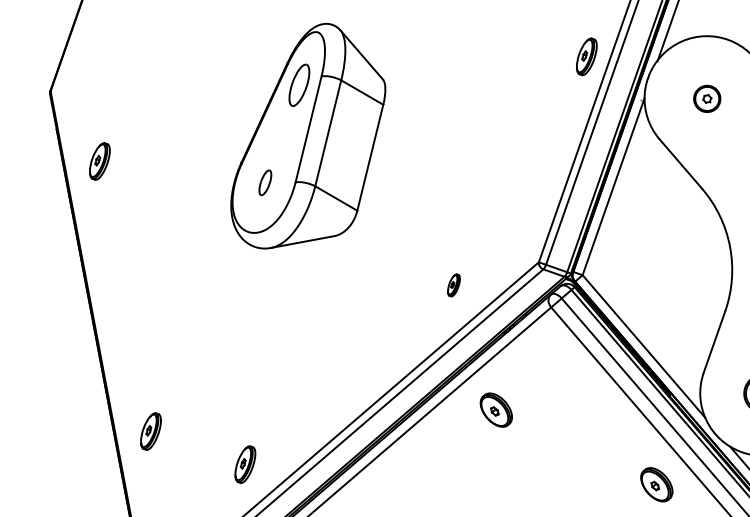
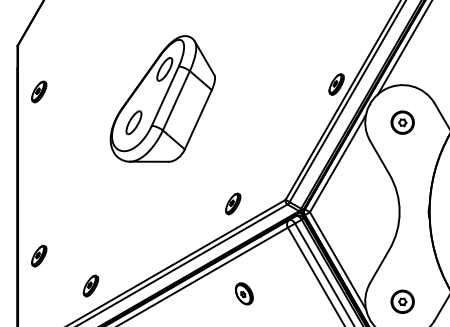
part: (706, 98) -> (402, 122), size x1.43
part: (264, 182) -> (133, 122), size x1.67
part: (454, 284) -> (233, 203), size x1.67
part: (496, 409) -> (244, 293), moved

